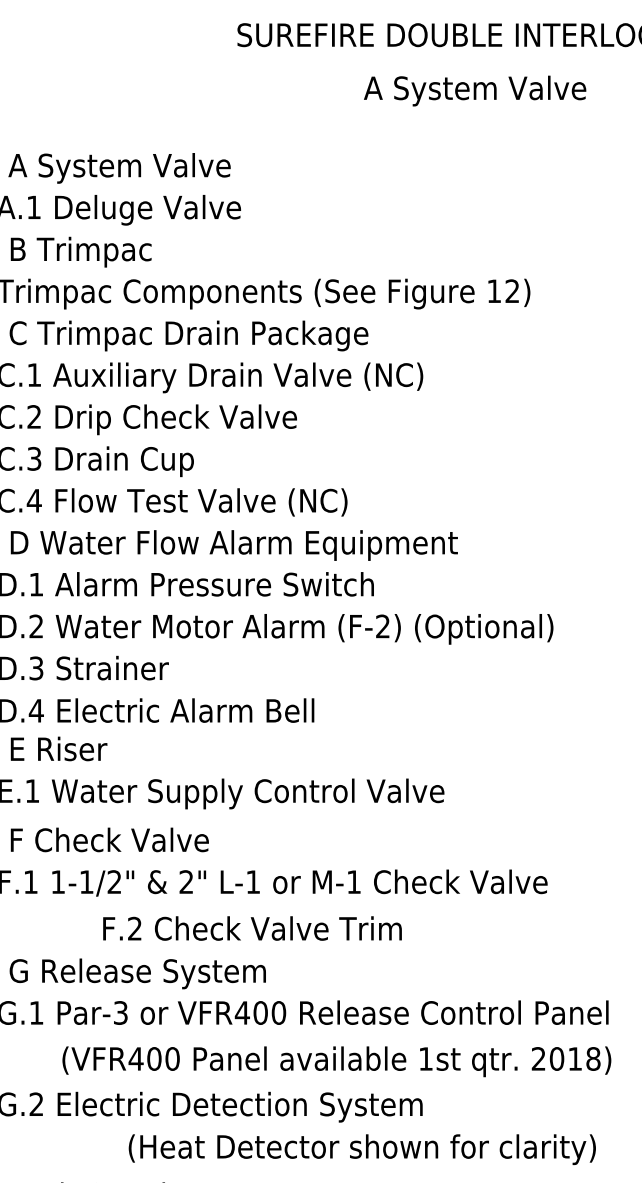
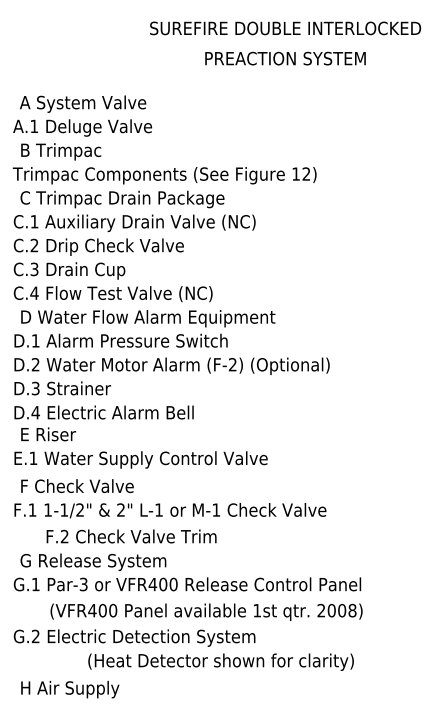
text: (475, 89) -> (285, 59), A System Valve -> PREACTION SYSTEM
text: (252, 928) -> (131, 536), moved
text: (575, 1058) -> (342, 610), 2018) -> 2008)

